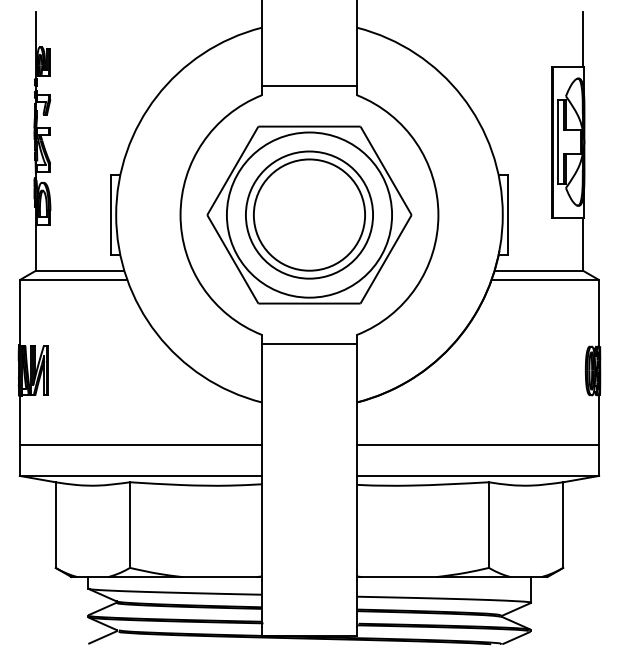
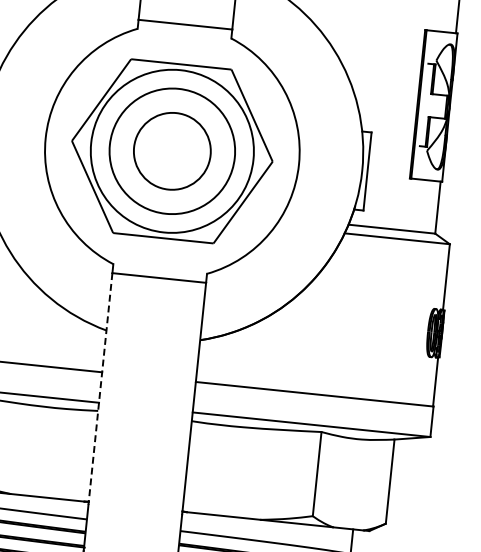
line: (558, 142) -> (424, 105), removed
circle: (309, 214) -> (172, 150), size x0.7
line: (261, 461) -> (100, 388), solid -> dashed

